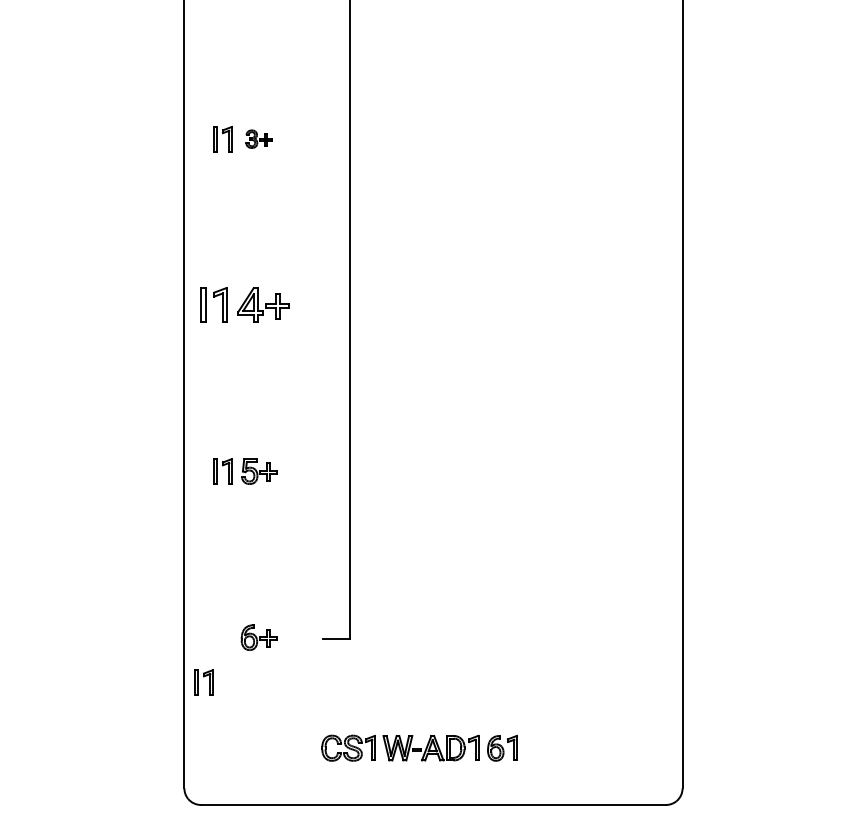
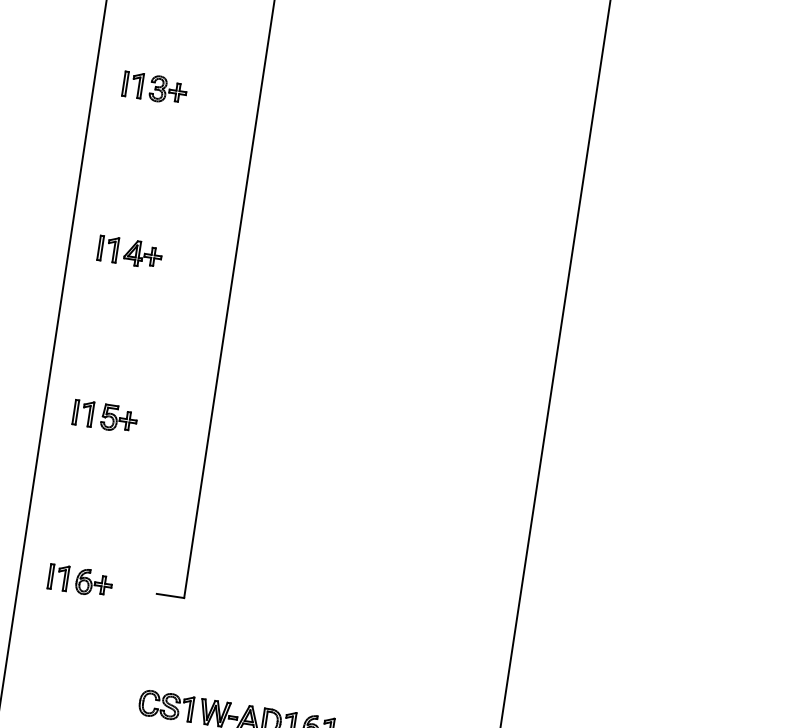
part: (258, 138) -> (168, 89), size x1.43
part: (245, 305) -> (130, 252), size x0.71
part: (203, 682) -> (57, 577), moved

